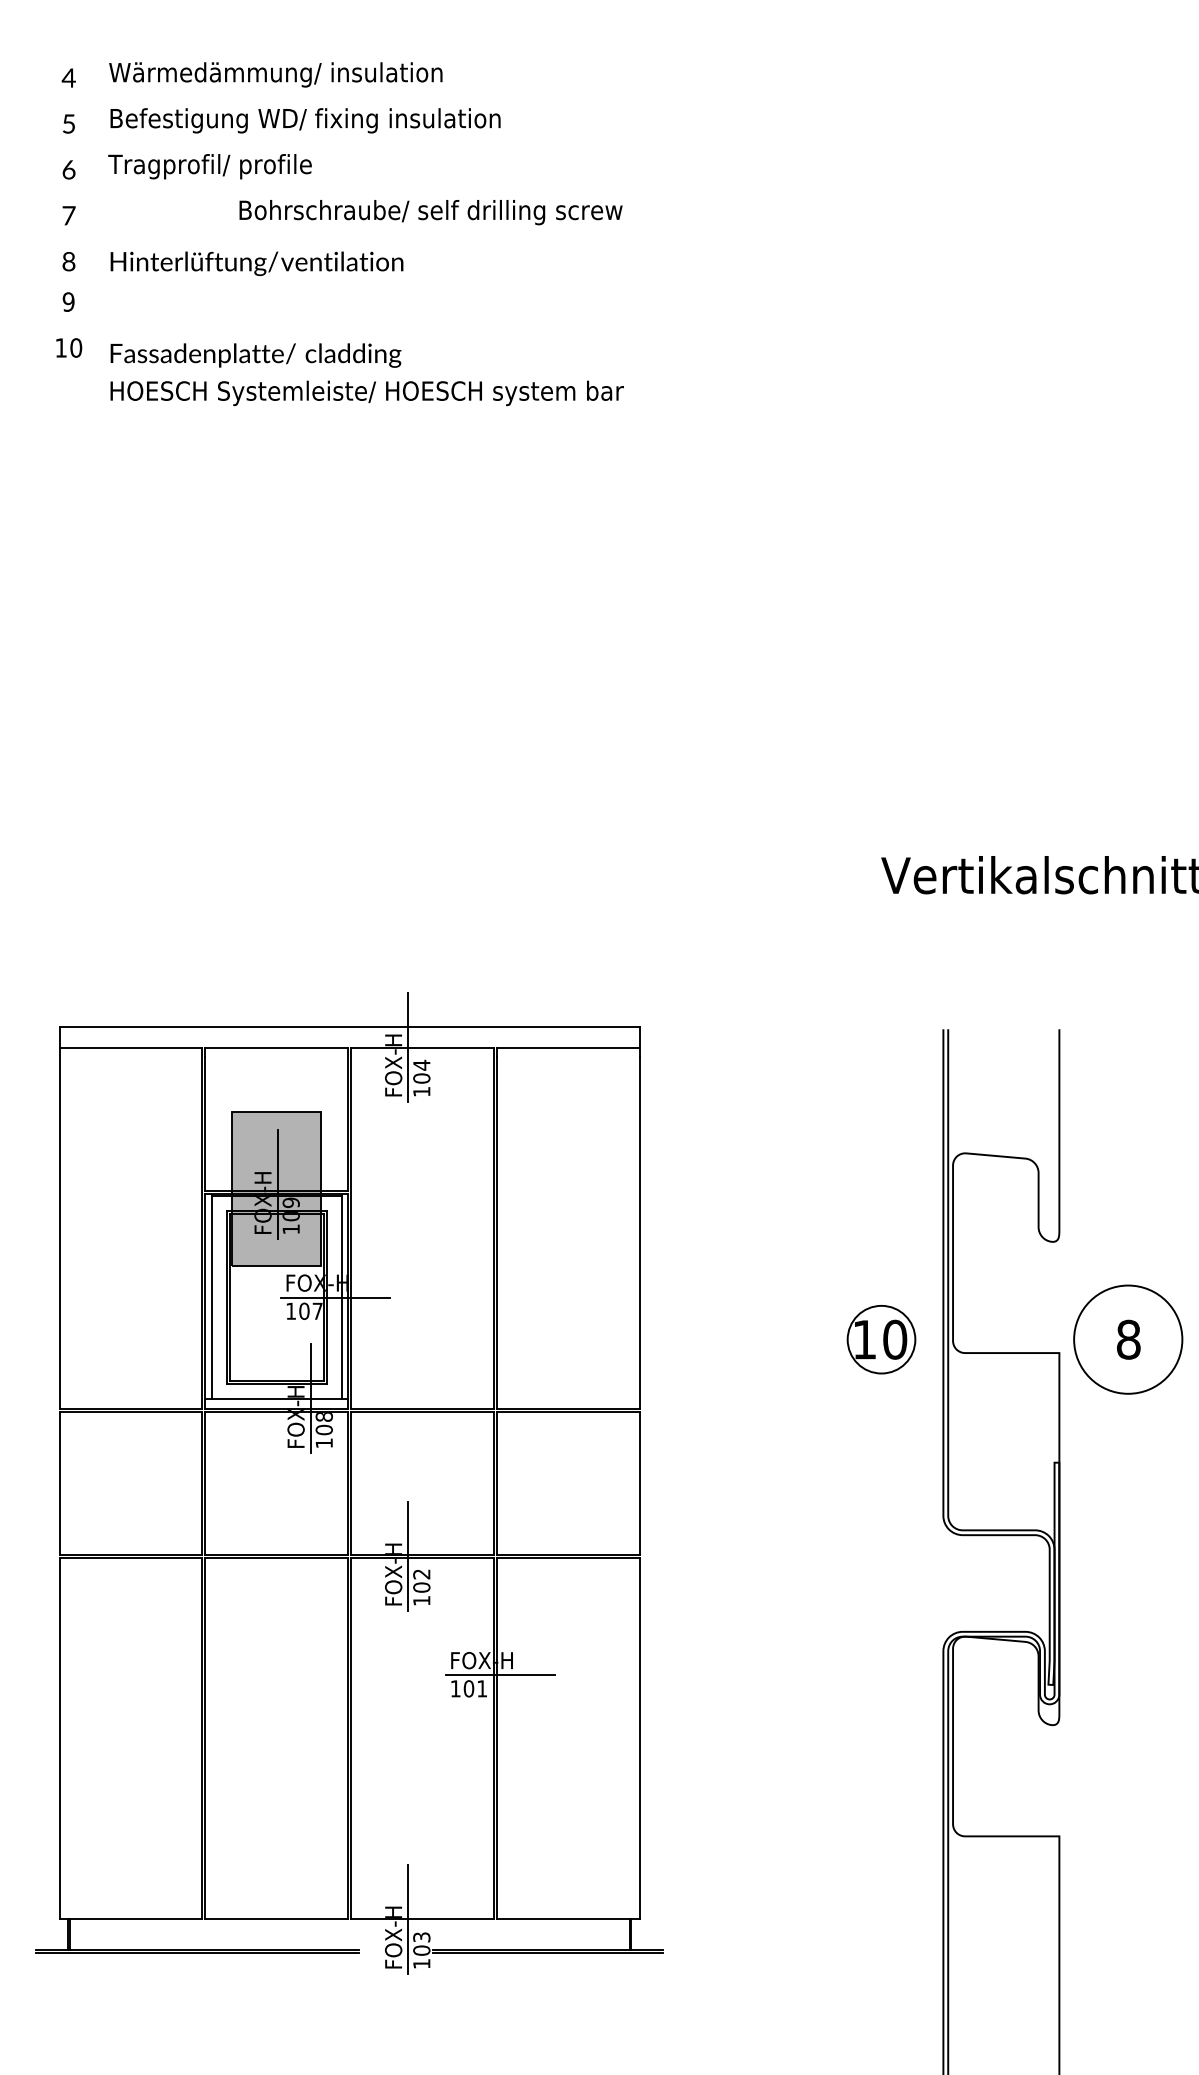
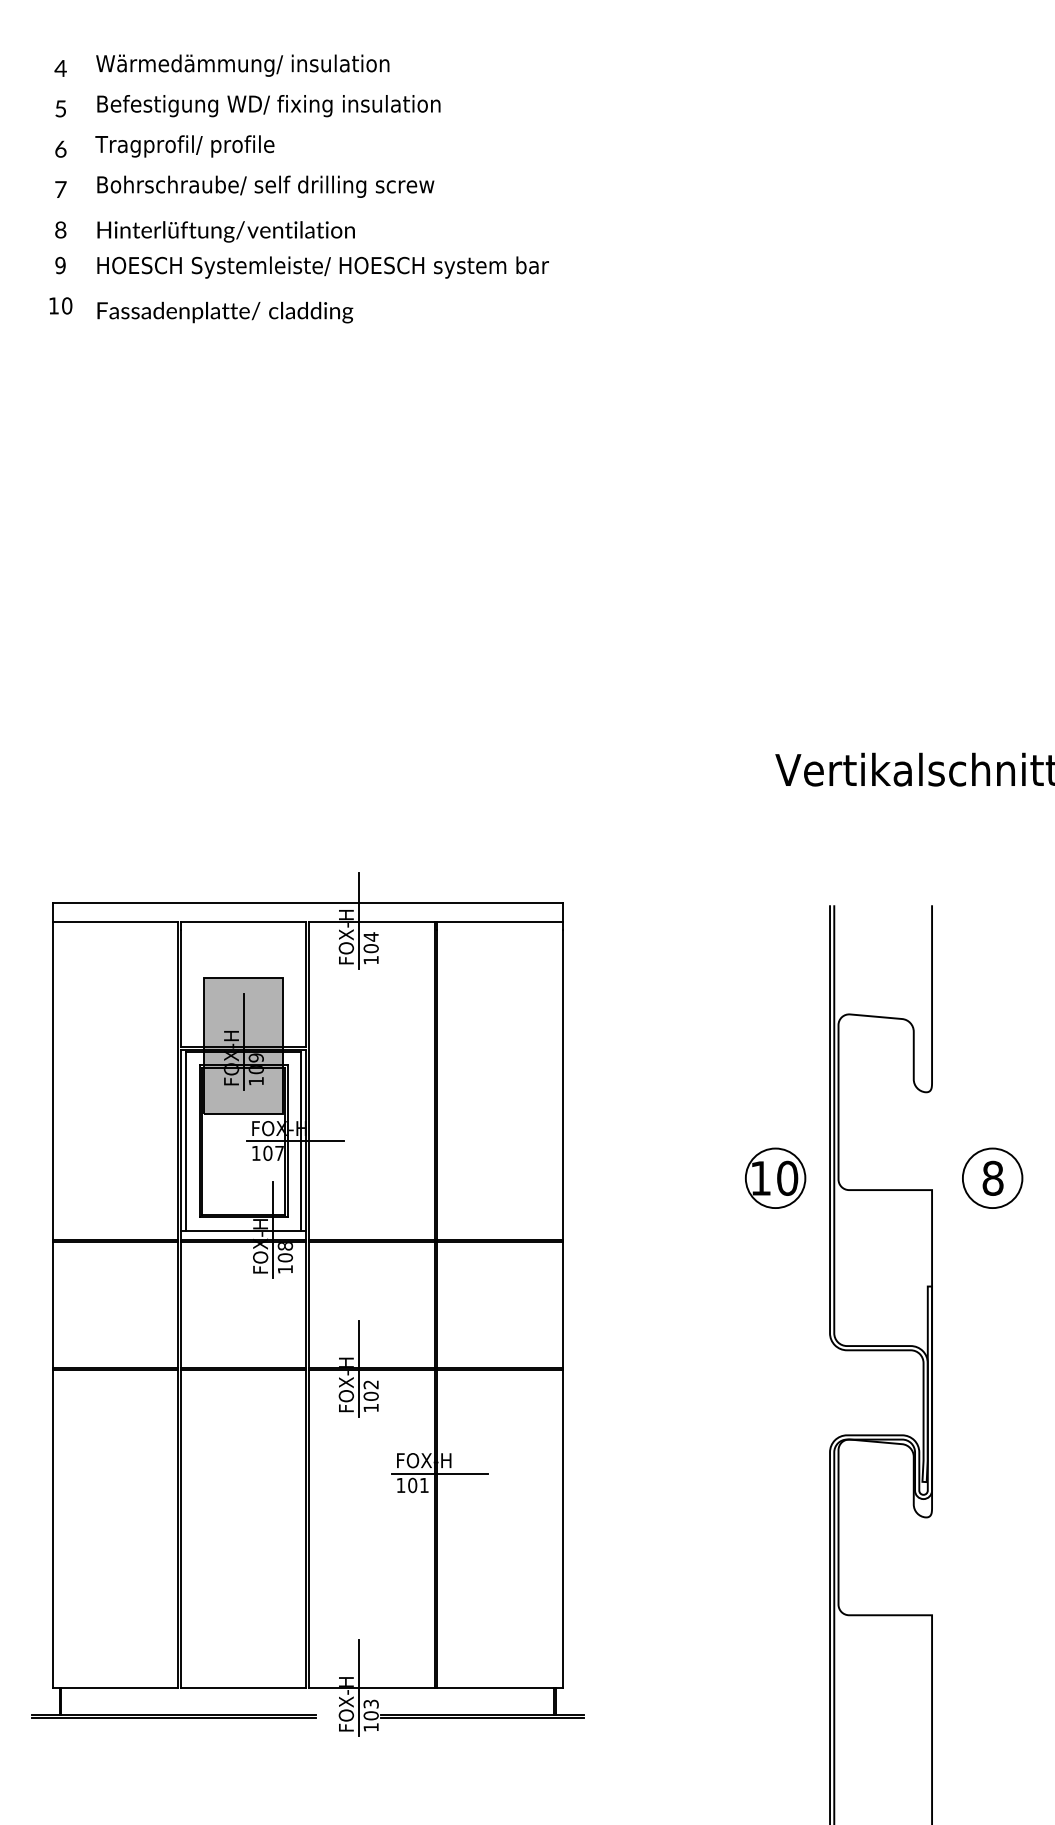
text: (430, 212) -> (265, 186), moved
text: (366, 393) -> (322, 267), moved
circle: (1128, 1339) -> (992, 1178), size x0.62

